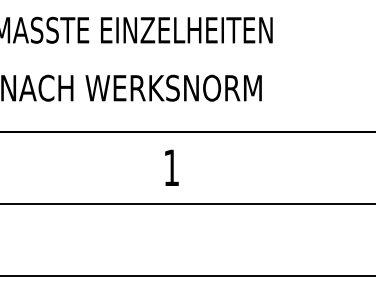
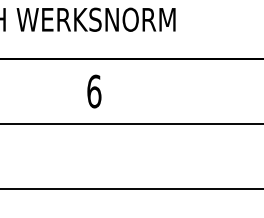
text: (171, 167) -> (94, 91), 1 -> 6

